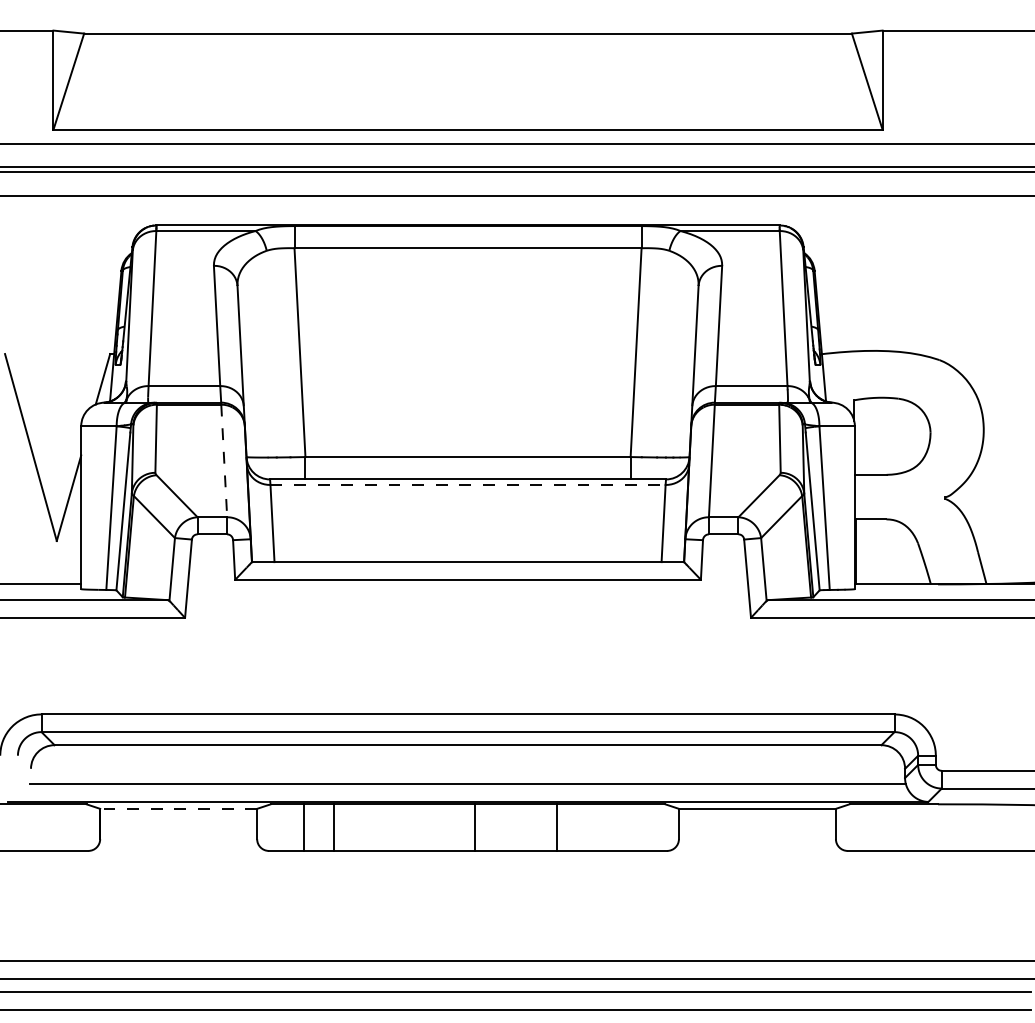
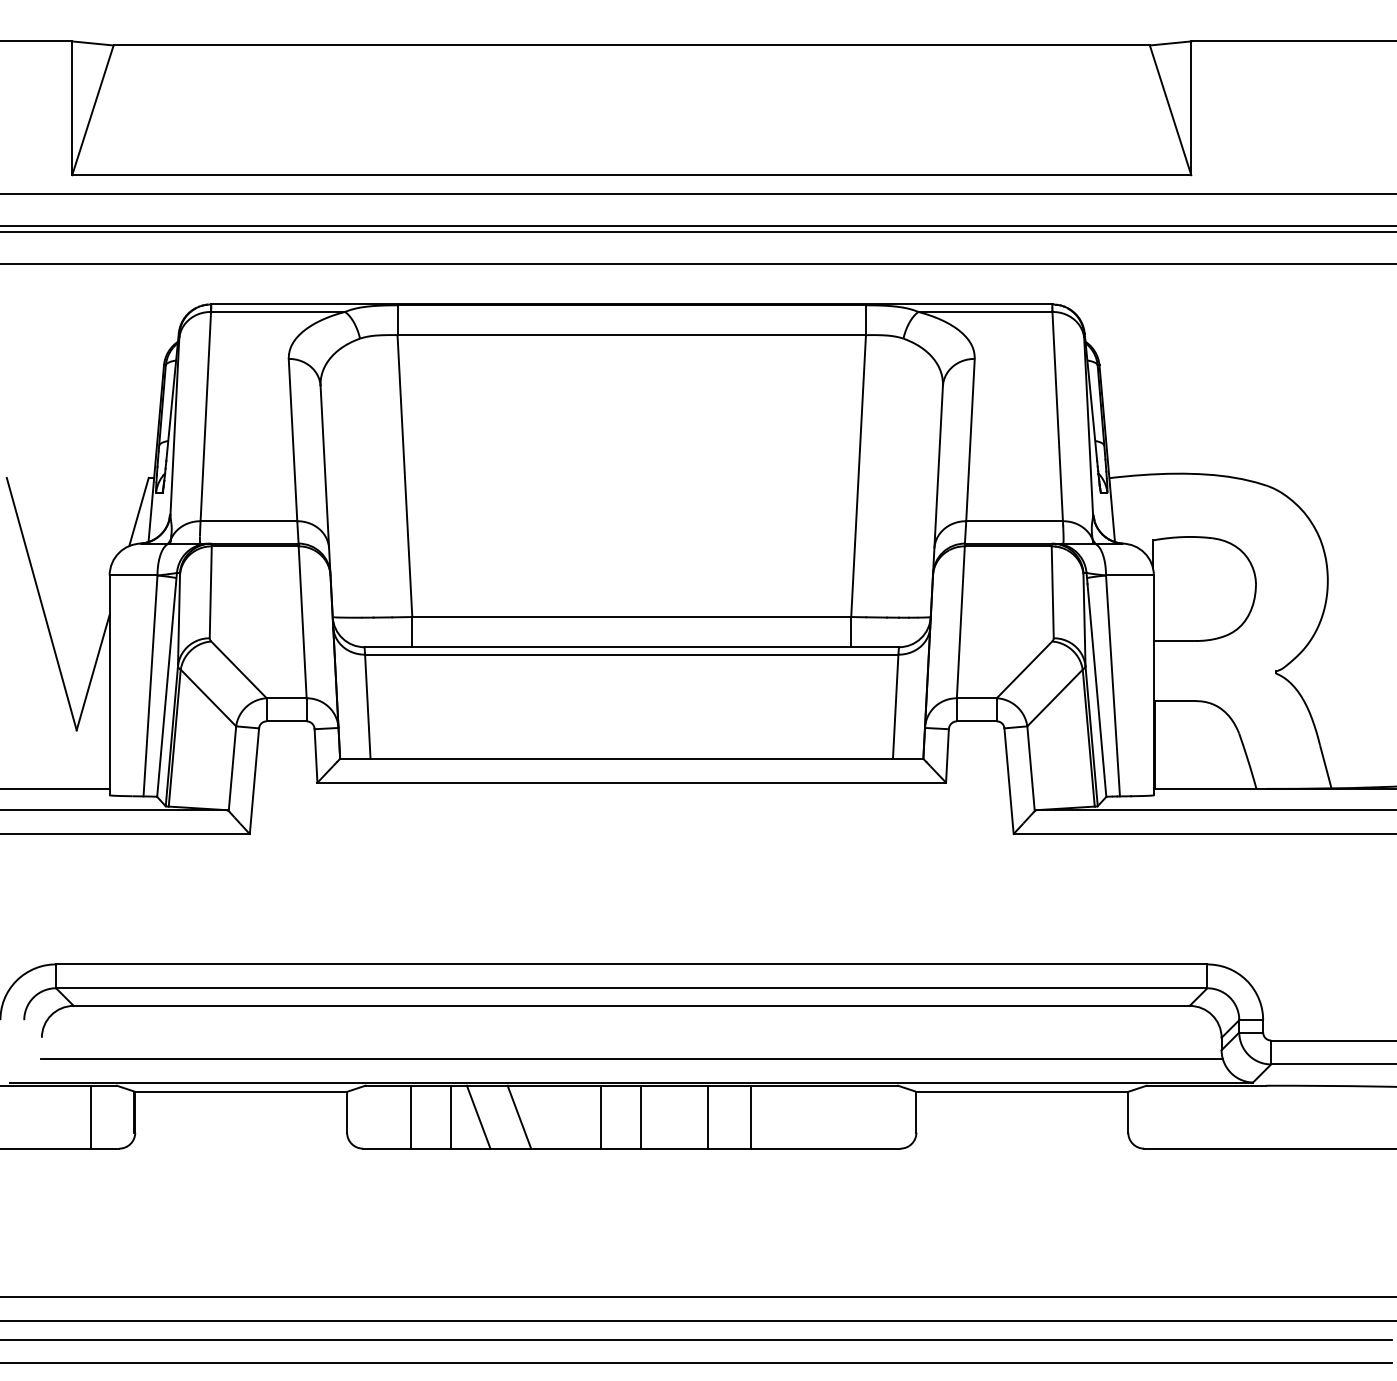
line: (224, 461) -> (302, 622), dashed -> solid
line: (467, 484) -> (631, 654), dashed -> solid
line: (178, 808) -> (241, 1091), dashed -> solid
line: (67, 827) -> (91, 1116), added
line: (354, 827) -> (478, 1116), added
line: (384, 827) -> (519, 1116), added
line: (445, 827) -> (601, 1116), added
line: (524, 827) -> (708, 1116), added

